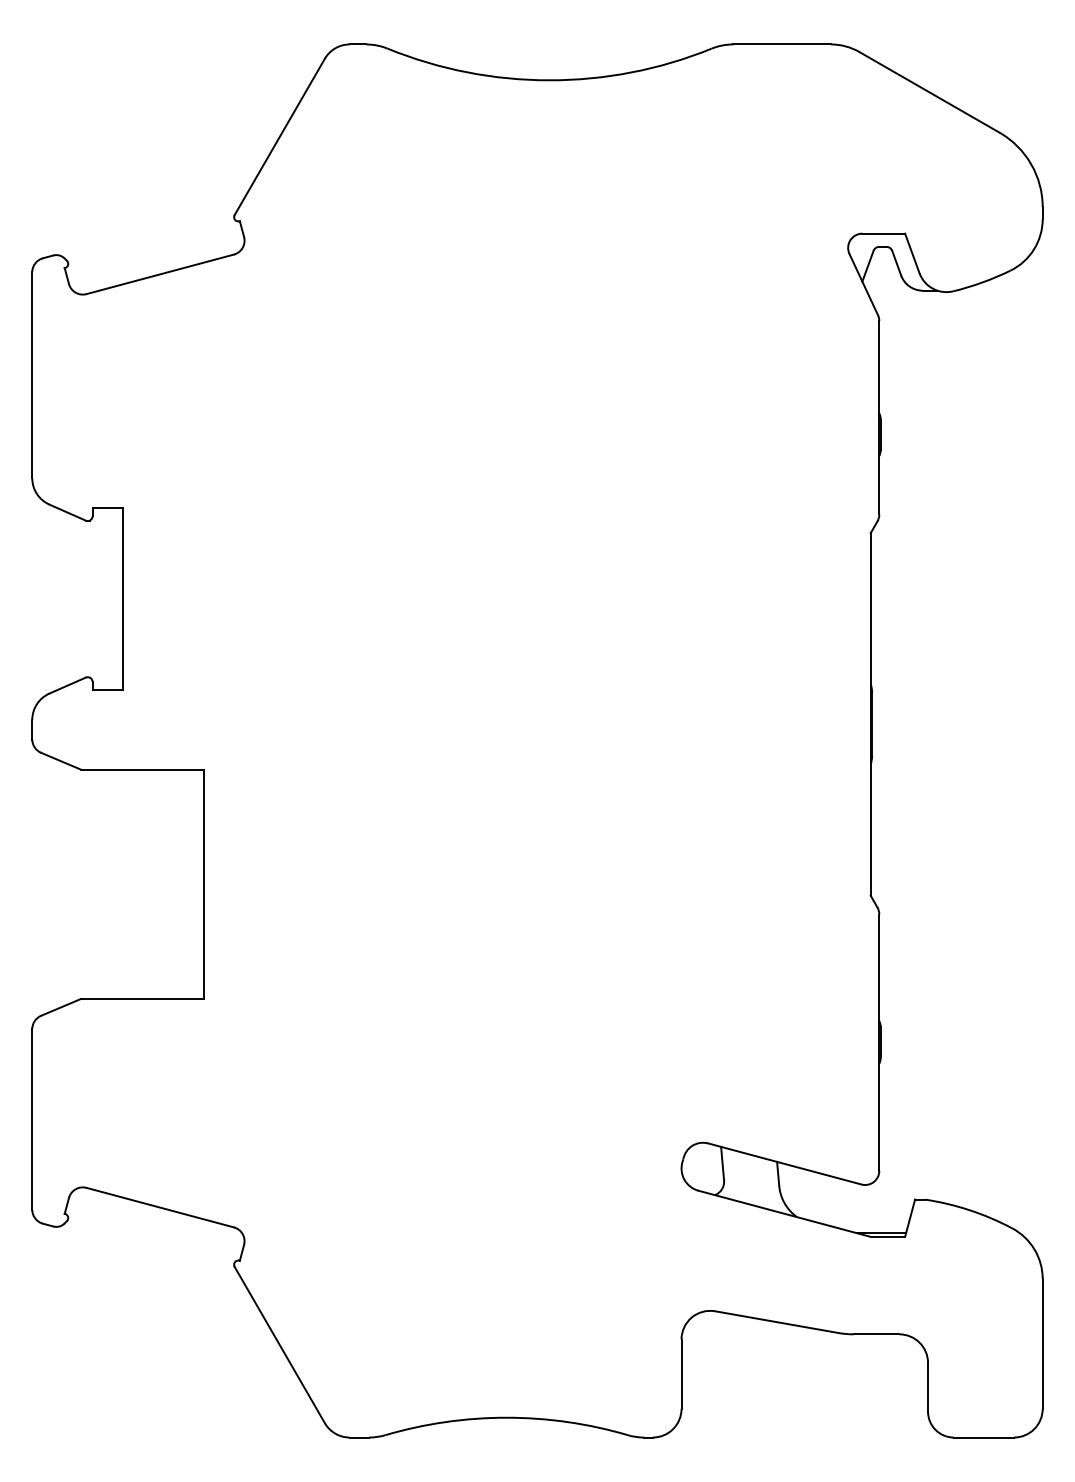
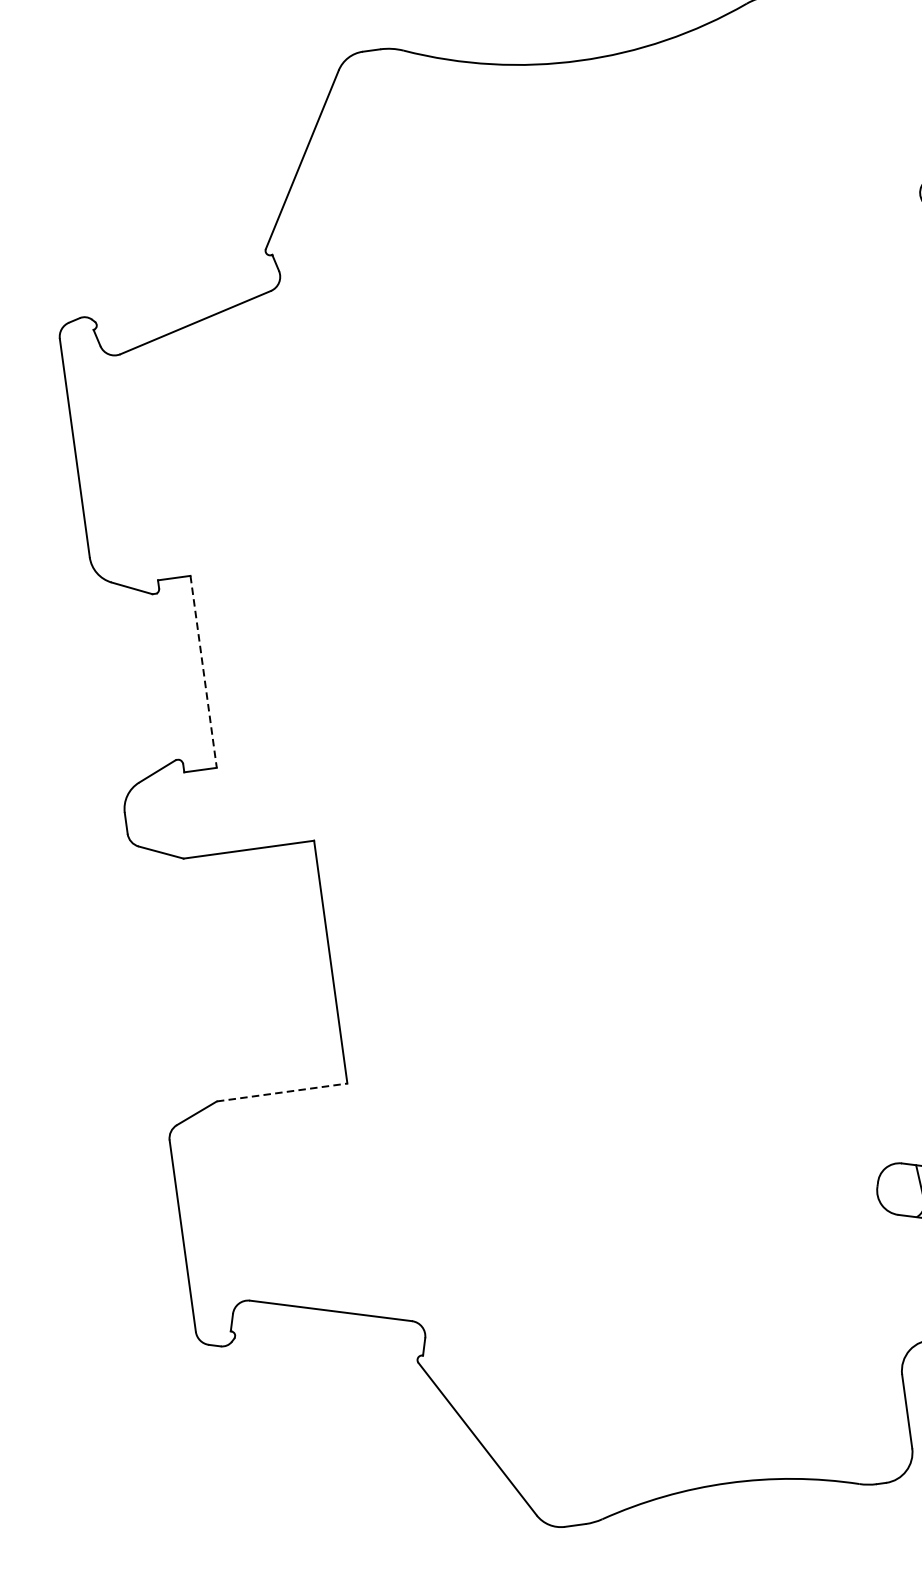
line: (123, 599) -> (203, 672), solid -> dashed
line: (142, 998) -> (281, 1092), solid -> dashed

